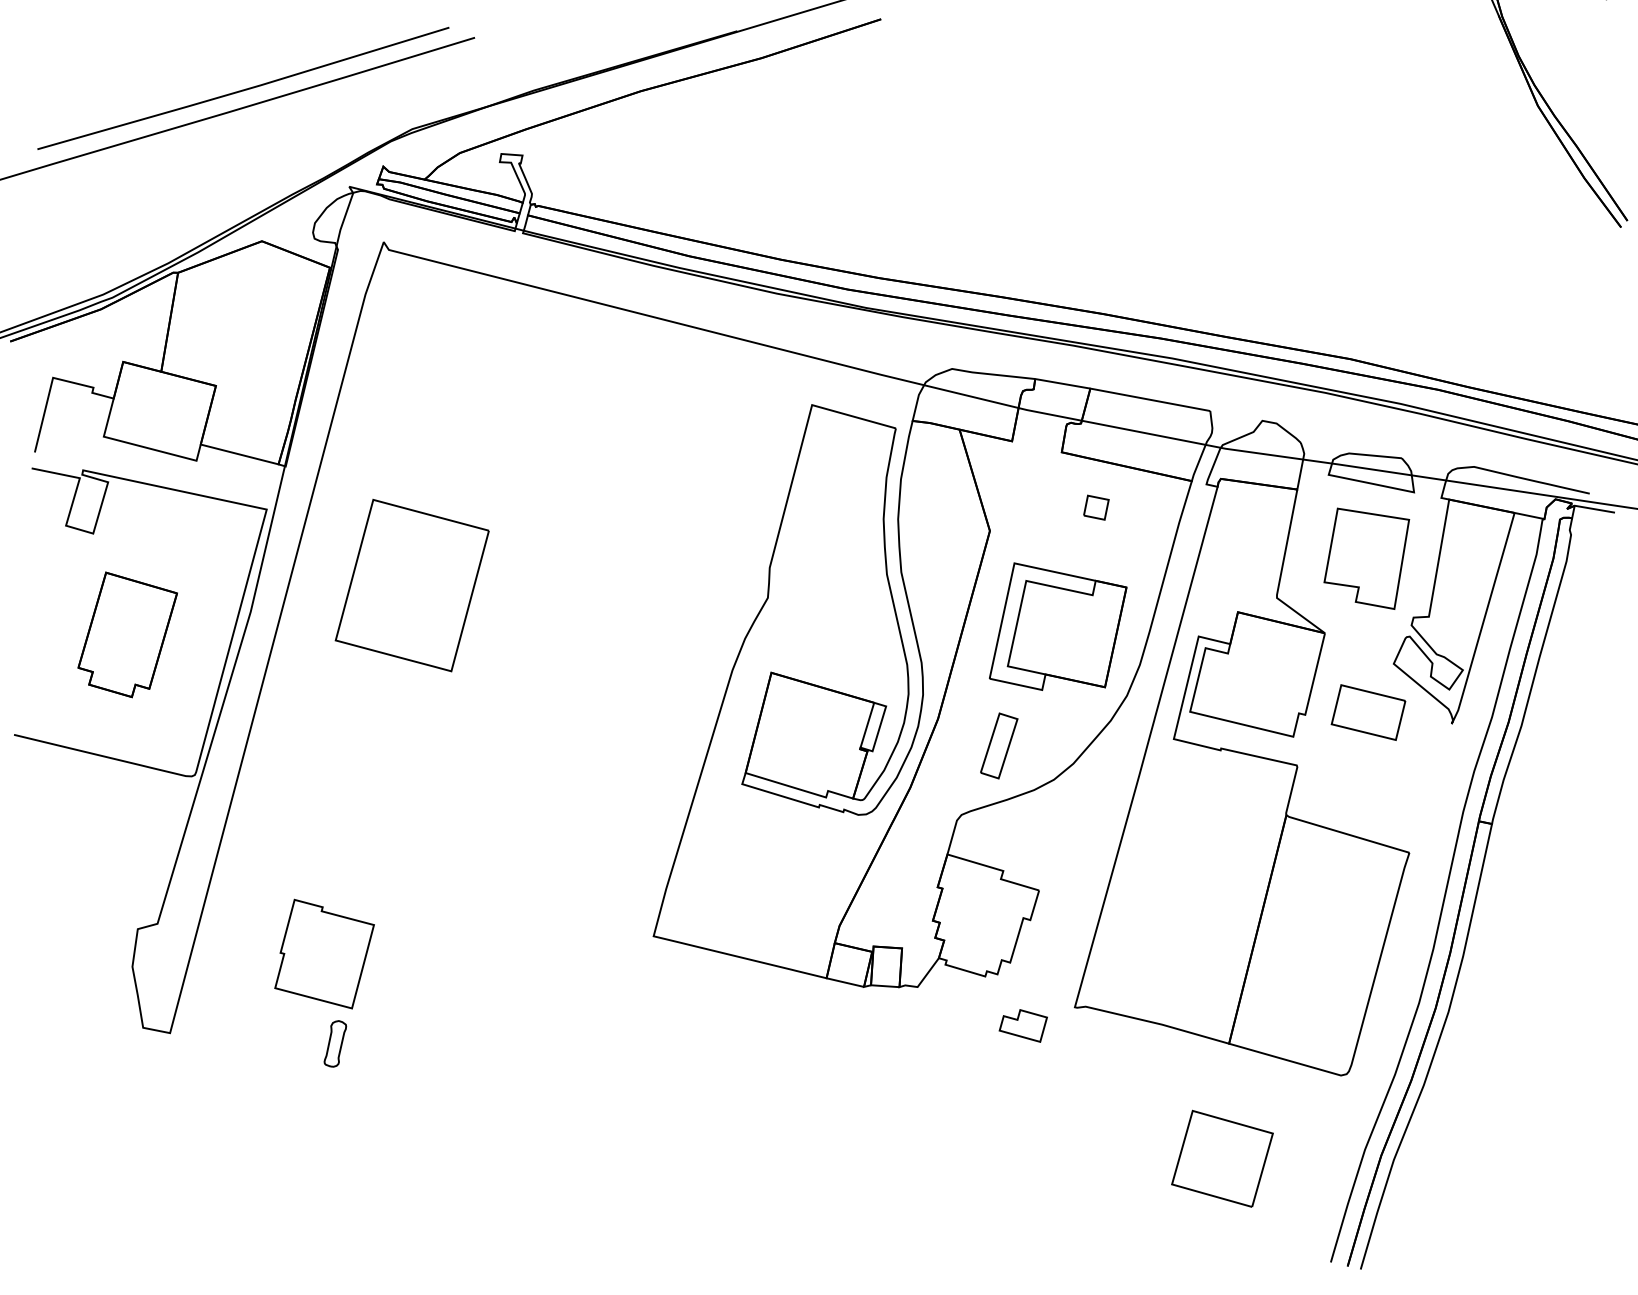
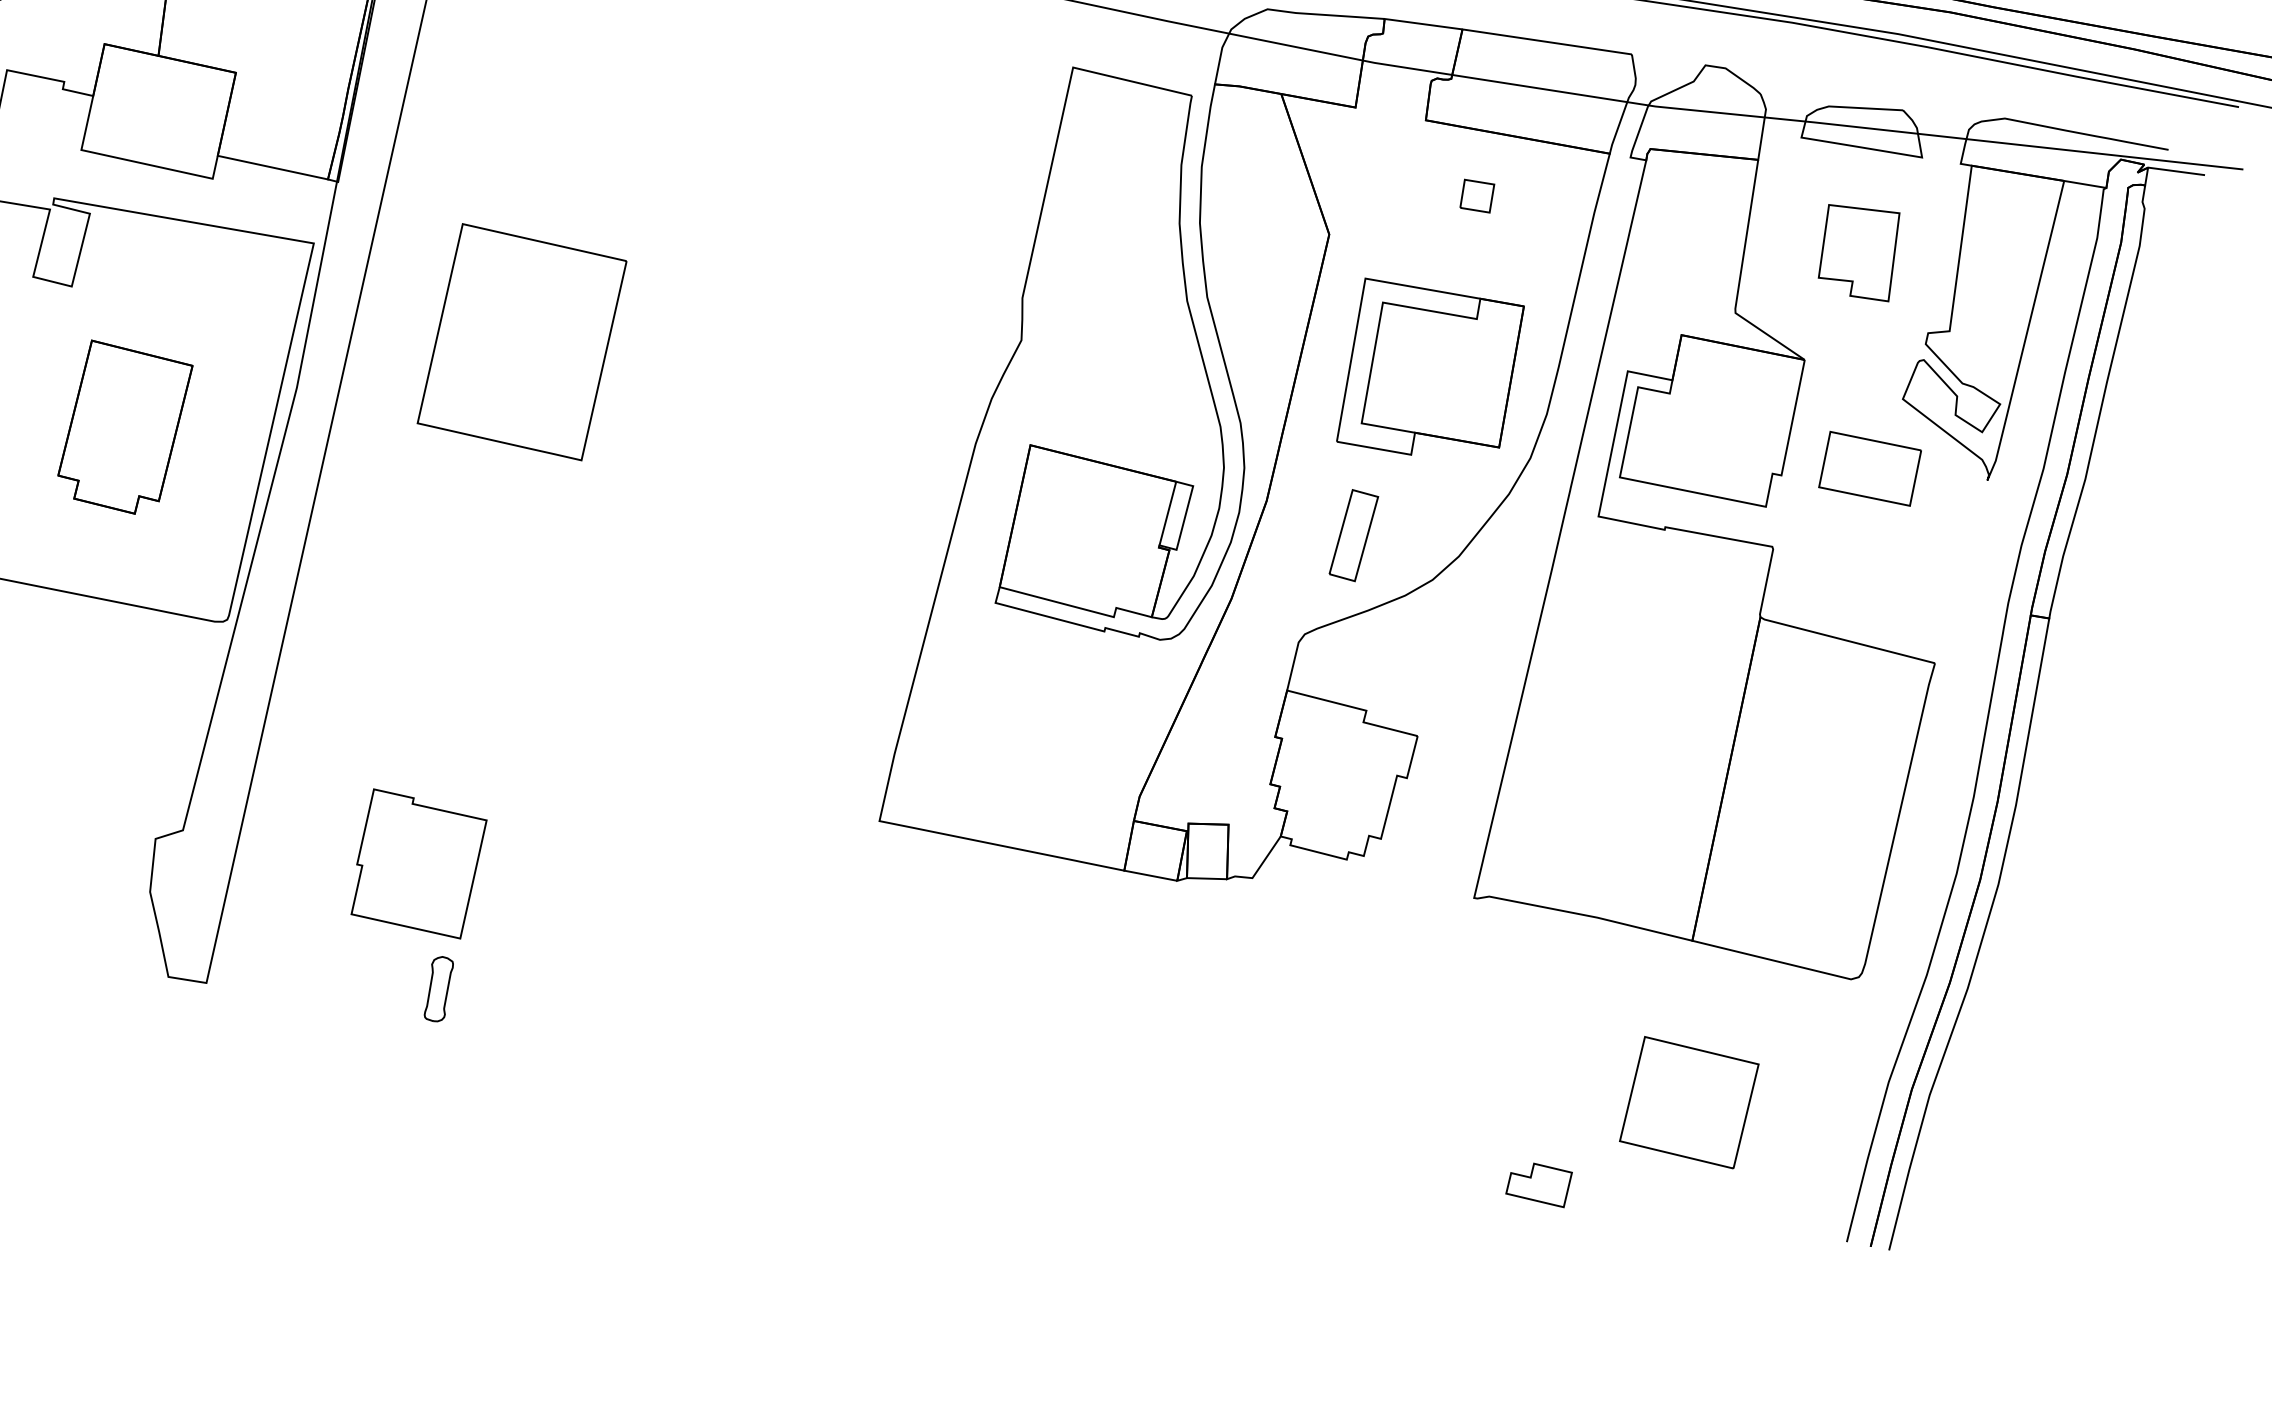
part: (1366, 558) -> (1858, 252), size x0.7
part: (1022, 1025) -> (1537, 1185), moved

